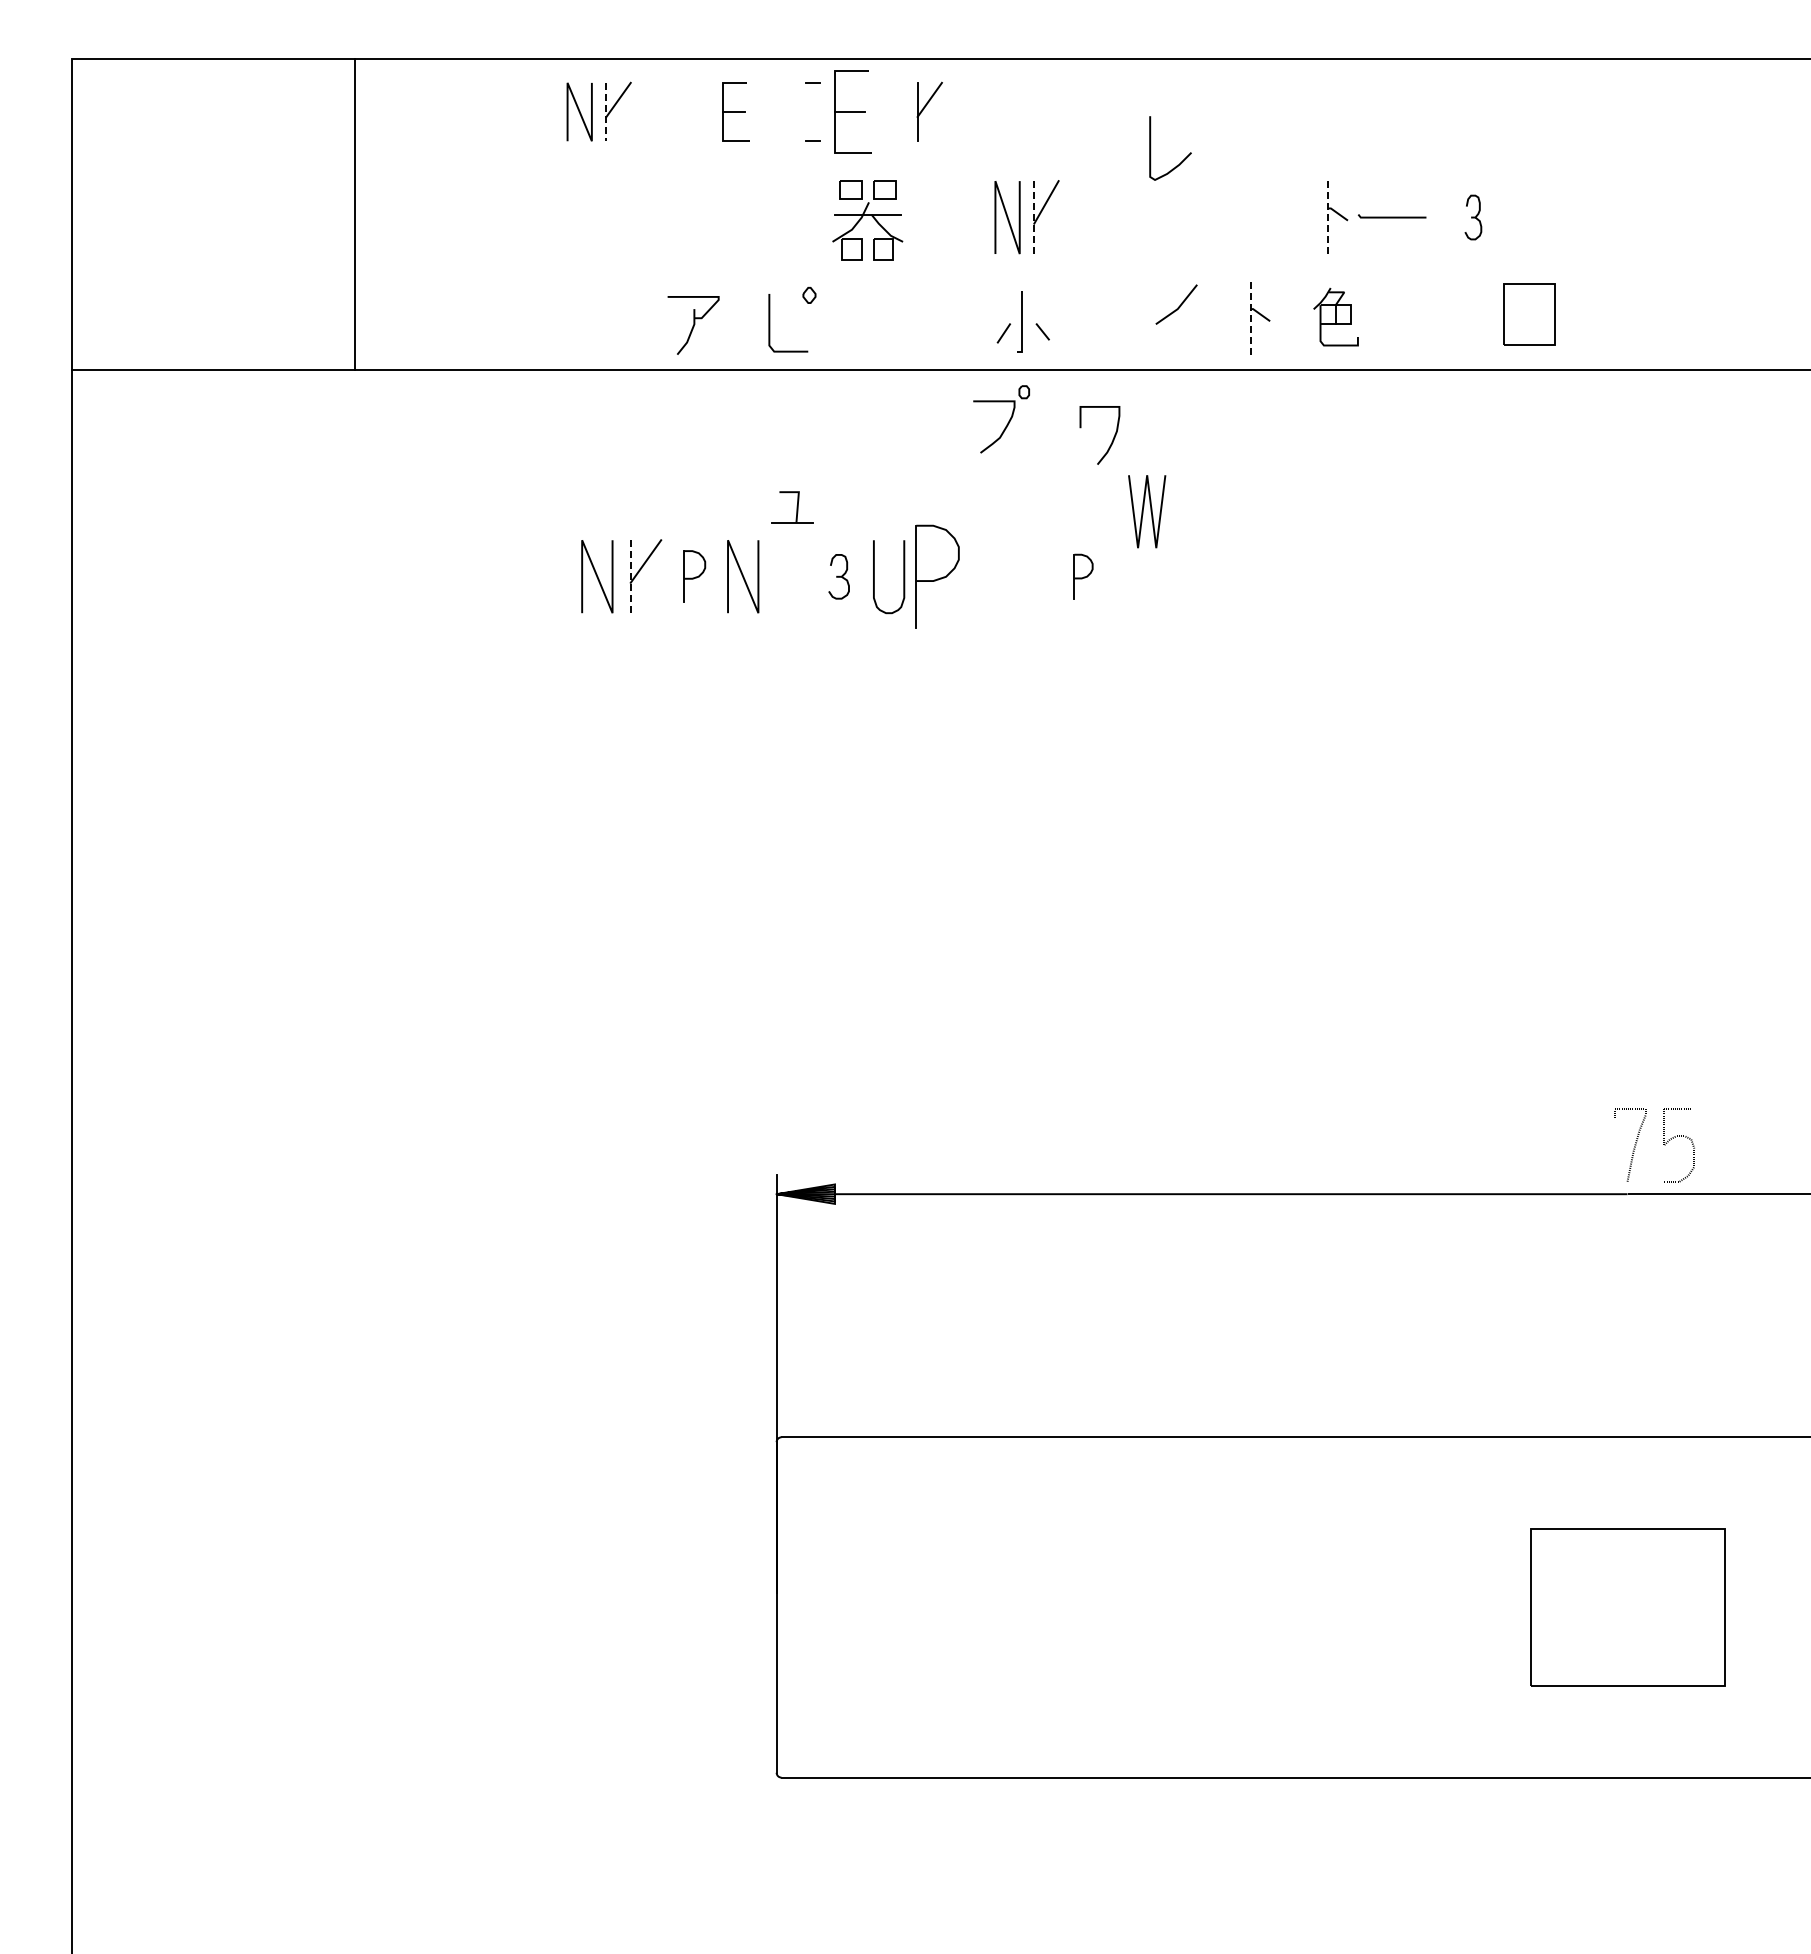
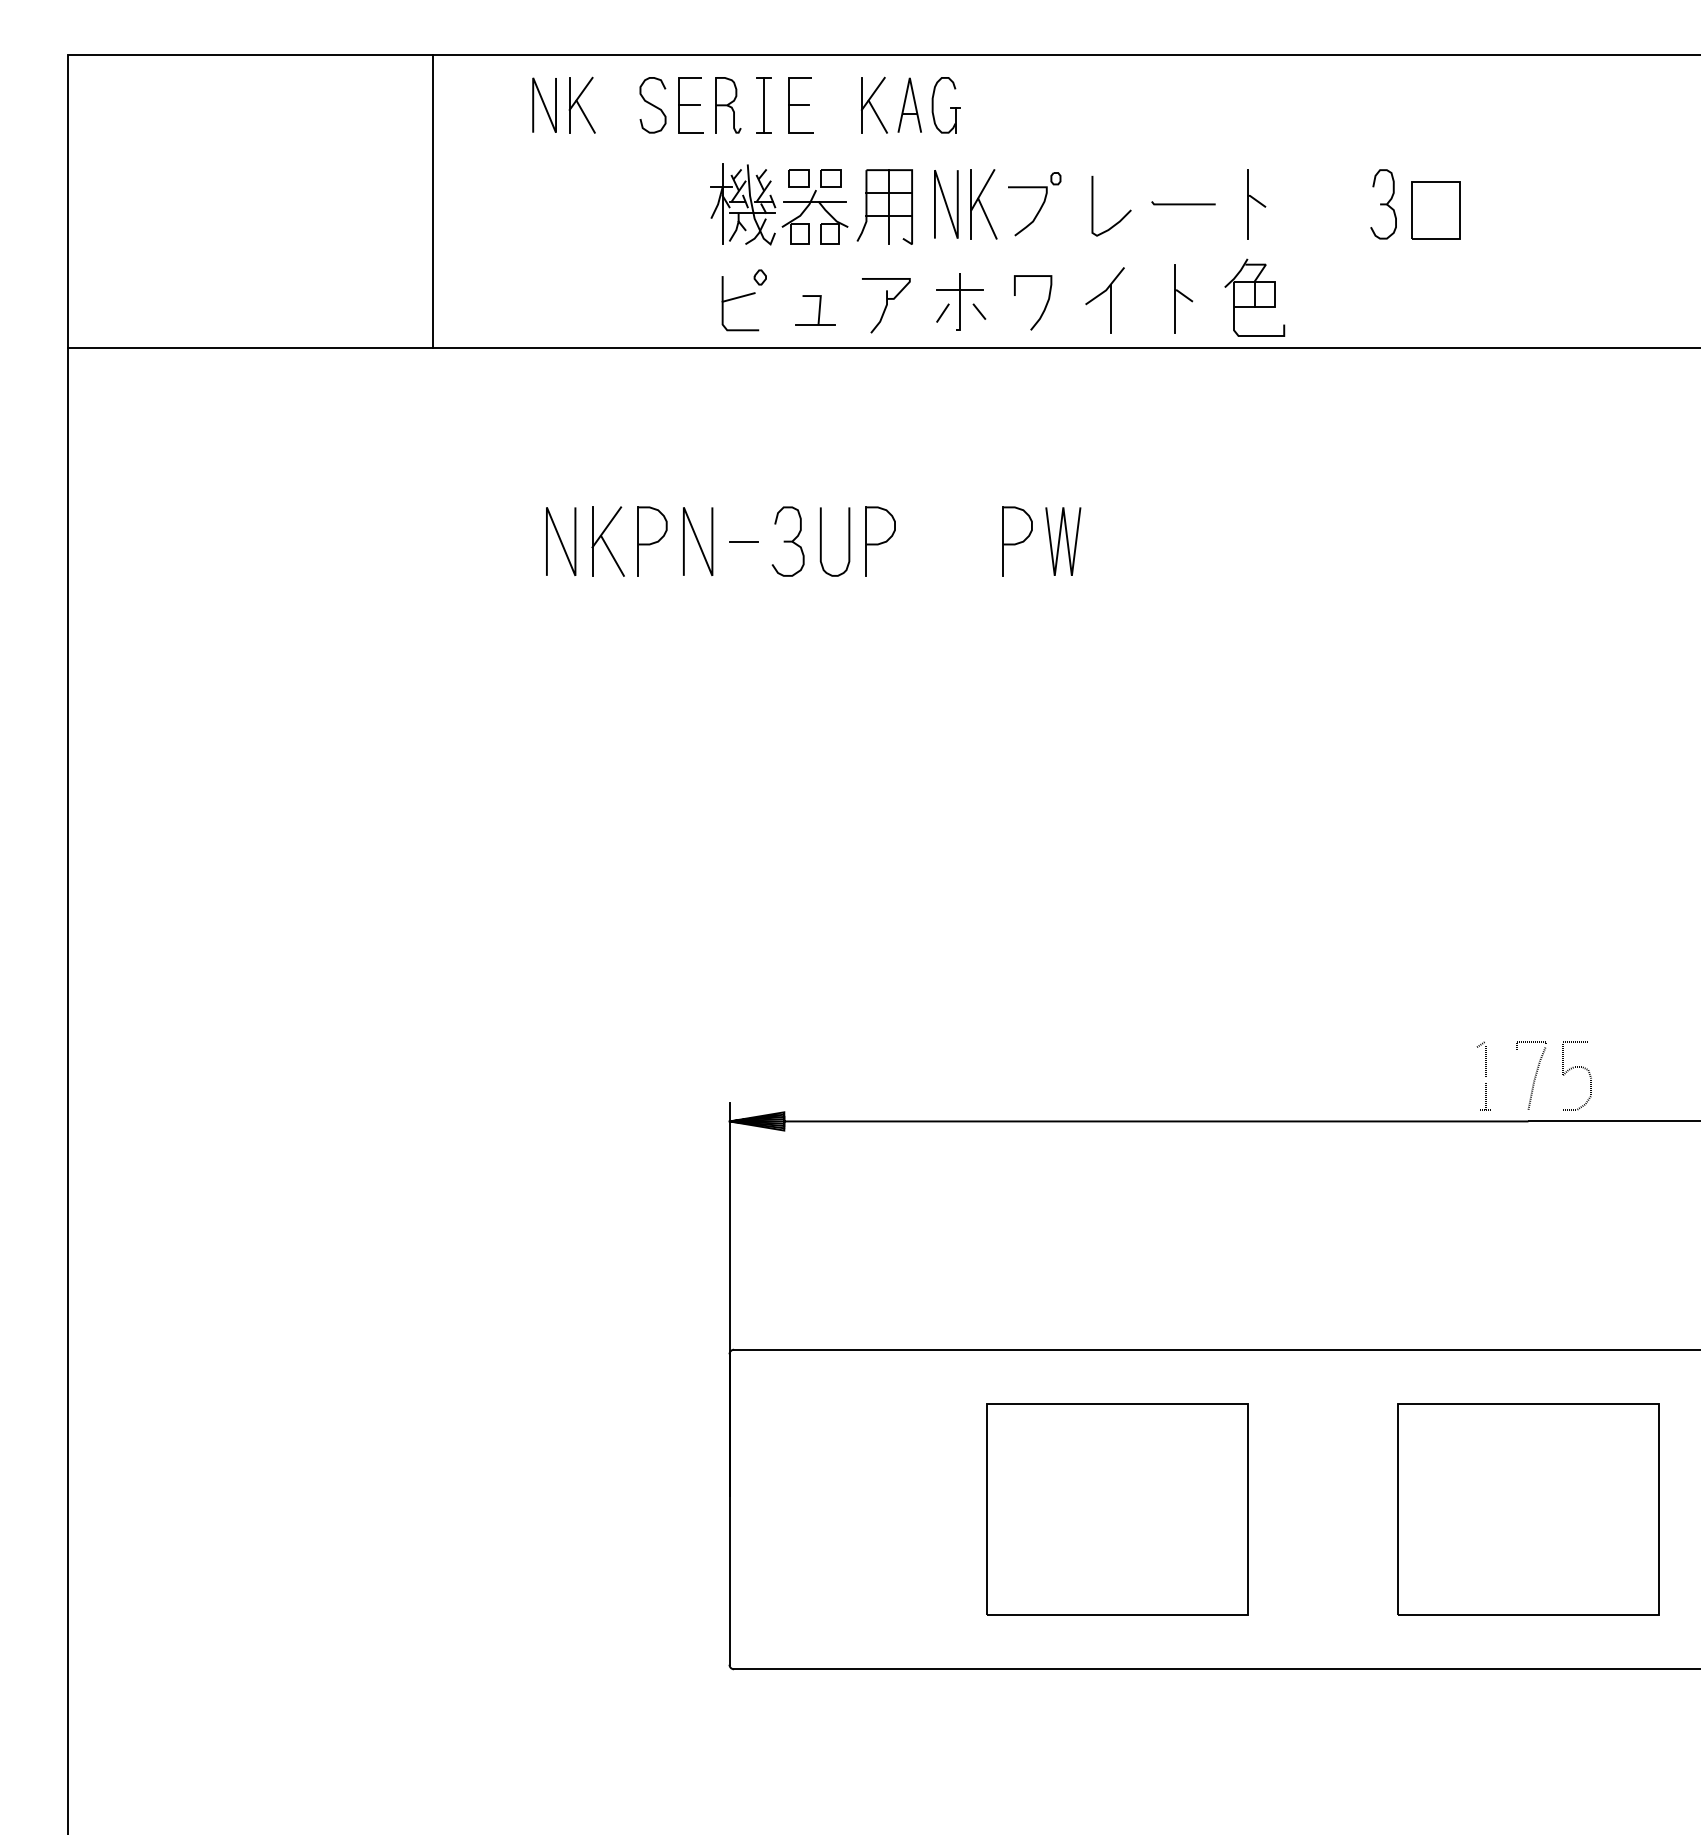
line: (813, 111) -> (764, 104), added
part: (852, 111) -> (800, 104), size x0.71
part: (968, 111) -> (909, 104), added
line: (606, 112) -> (569, 105), dashed -> solid
curve: (695, 112) -> (653, 105), added
part: (775, 112) -> (728, 105), added
part: (1007, 112) -> (946, 105), added
line: (623, 124) -> (585, 117), added
line: (934, 124) -> (877, 117), added
curve: (1182, 160) -> (1122, 217), moved
line: (354, 214) -> (432, 201), moved
line: (1391, 216) -> (1182, 203), moved
part: (791, 217) -> (743, 204), added
part: (1473, 217) -> (1383, 204), size x1.67
line: (1034, 218) -> (971, 205), dashed -> solid
line: (1328, 218) -> (1247, 205), dashed -> solid
part: (941, 220) -> (884, 207), added
line: (1051, 232) -> (987, 218), added
line: (1021, 309) -> (959, 290), added
part: (1529, 314) -> (1436, 209), moved
line: (786, 316) -> (738, 297), added
part: (1335, 316) -> (1254, 297), size x1.43
line: (1250, 318) -> (1174, 299), dashed -> solid
part: (693, 325) -> (886, 305), moved
line: (1182, 328) -> (1110, 308), added
part: (1007, 422) -> (1040, 207), moved
curve: (1111, 441) -> (1043, 308), moved
part: (792, 507) -> (814, 310), moved
line: (1150, 511) -> (1066, 541), moved
part: (694, 576) -> (652, 541), size x1.43
line: (791, 576) -> (743, 541), added
part: (838, 576) -> (787, 541), size x1.67
part: (937, 576) -> (880, 541), size x0.71
part: (1083, 576) -> (1017, 541), size x1.67
line: (630, 577) -> (592, 542), dashed -> solid
line: (651, 591) -> (611, 555), added
part: (1579, 1145) -> (1483, 1075), added
part: (1189, 1607) -> (1117, 1509), added
part: (1627, 1607) -> (1528, 1509), size x1.43

